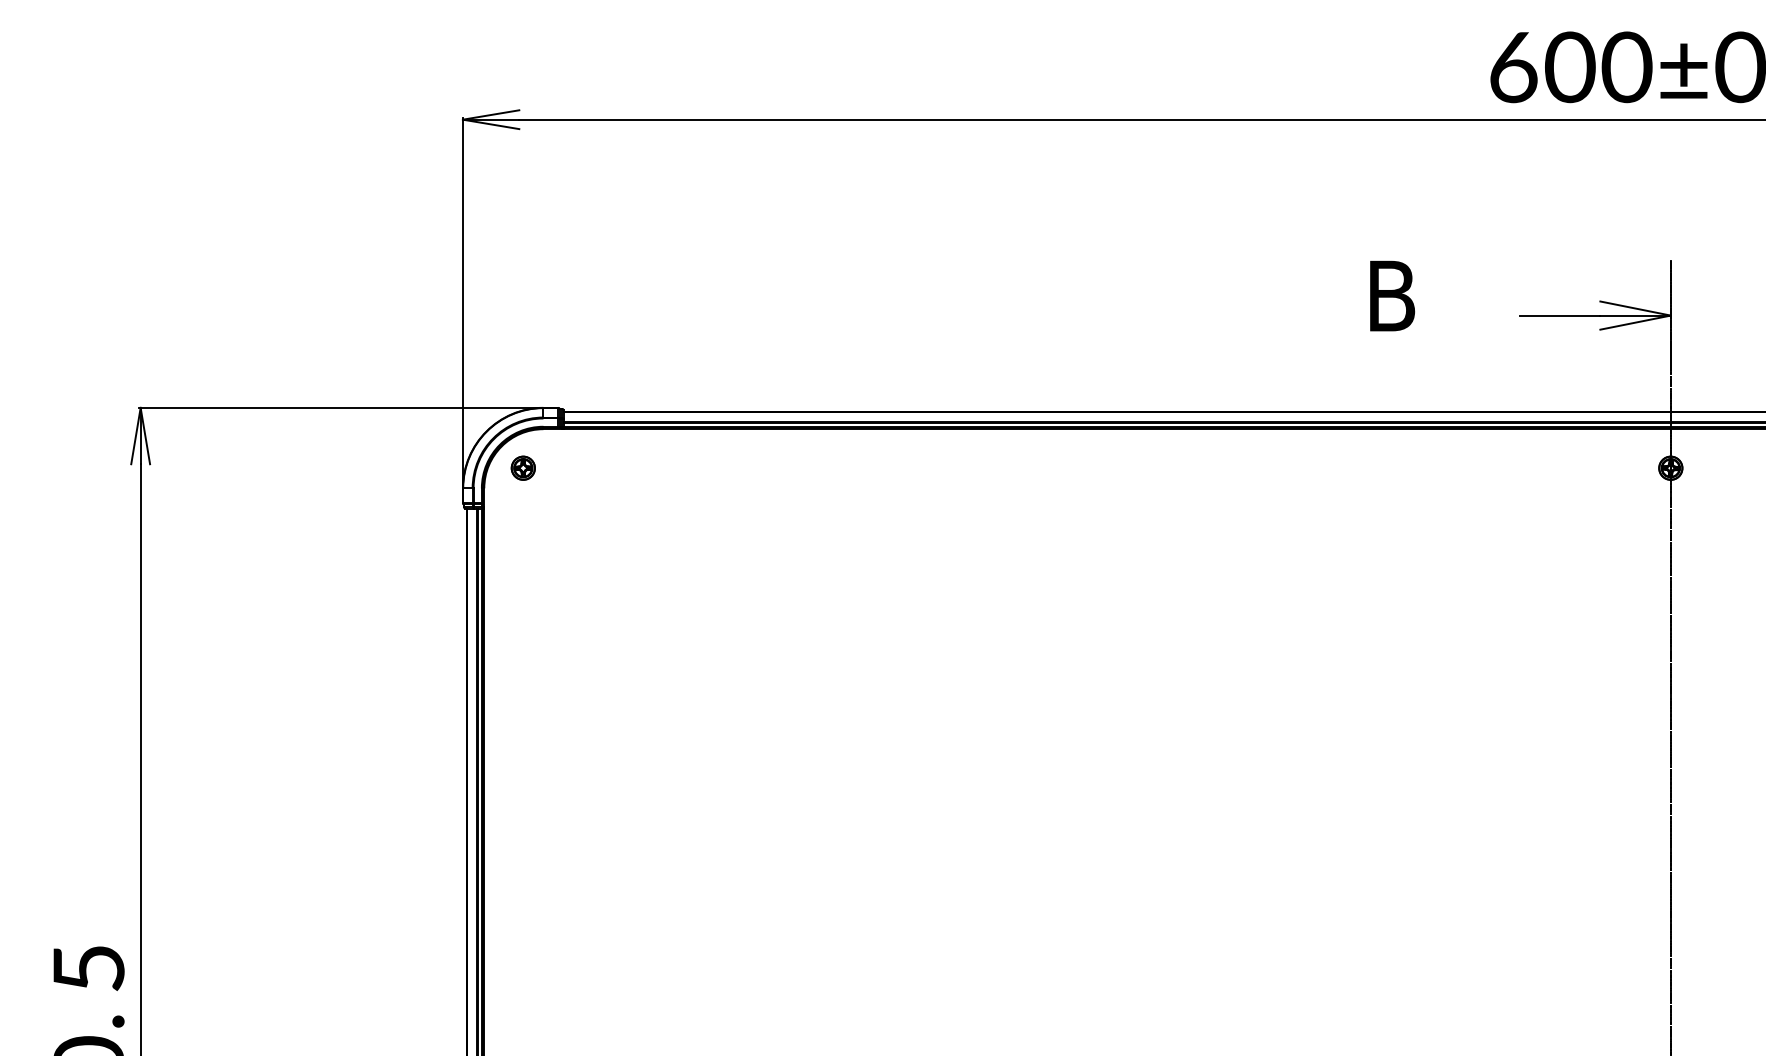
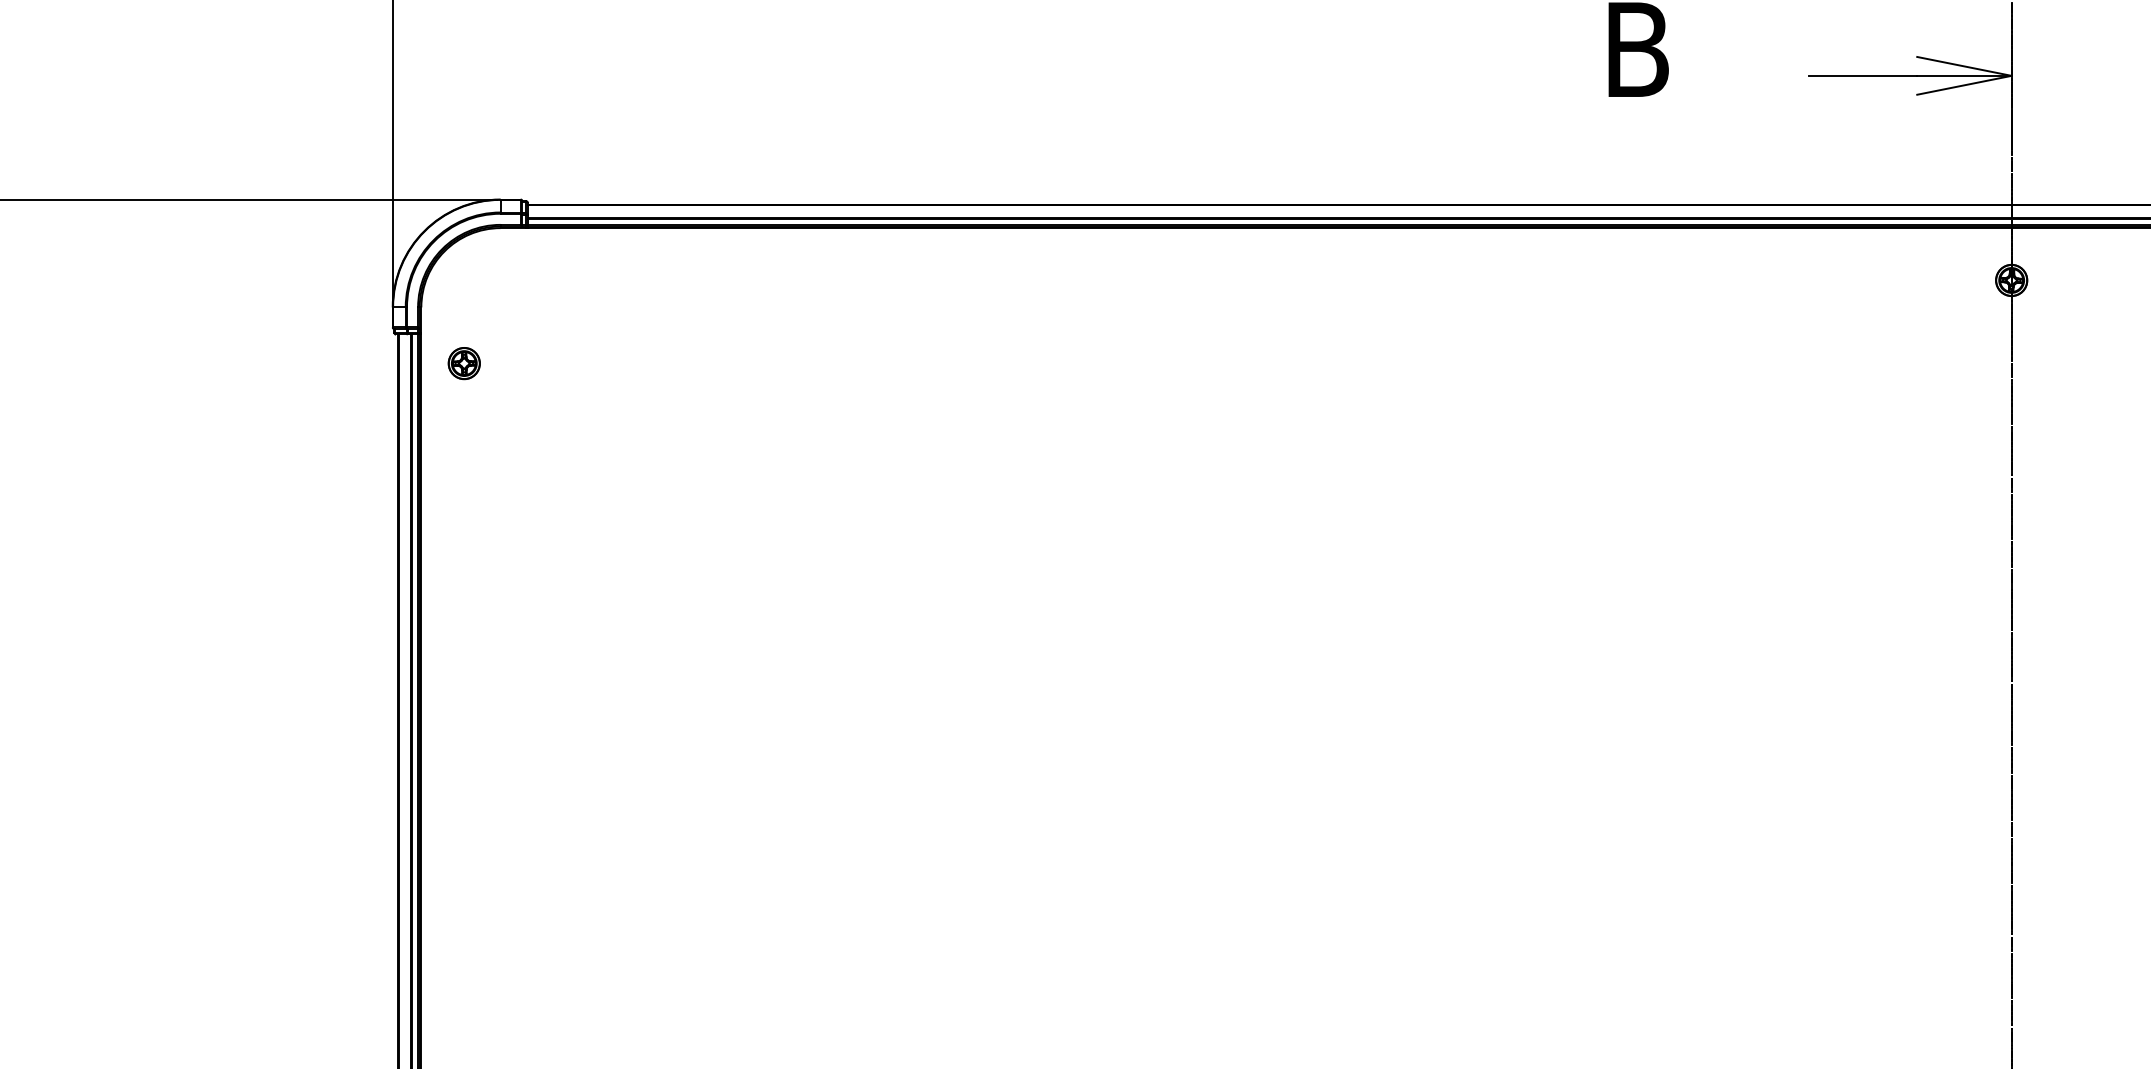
part: (522, 467) -> (463, 362), moved

